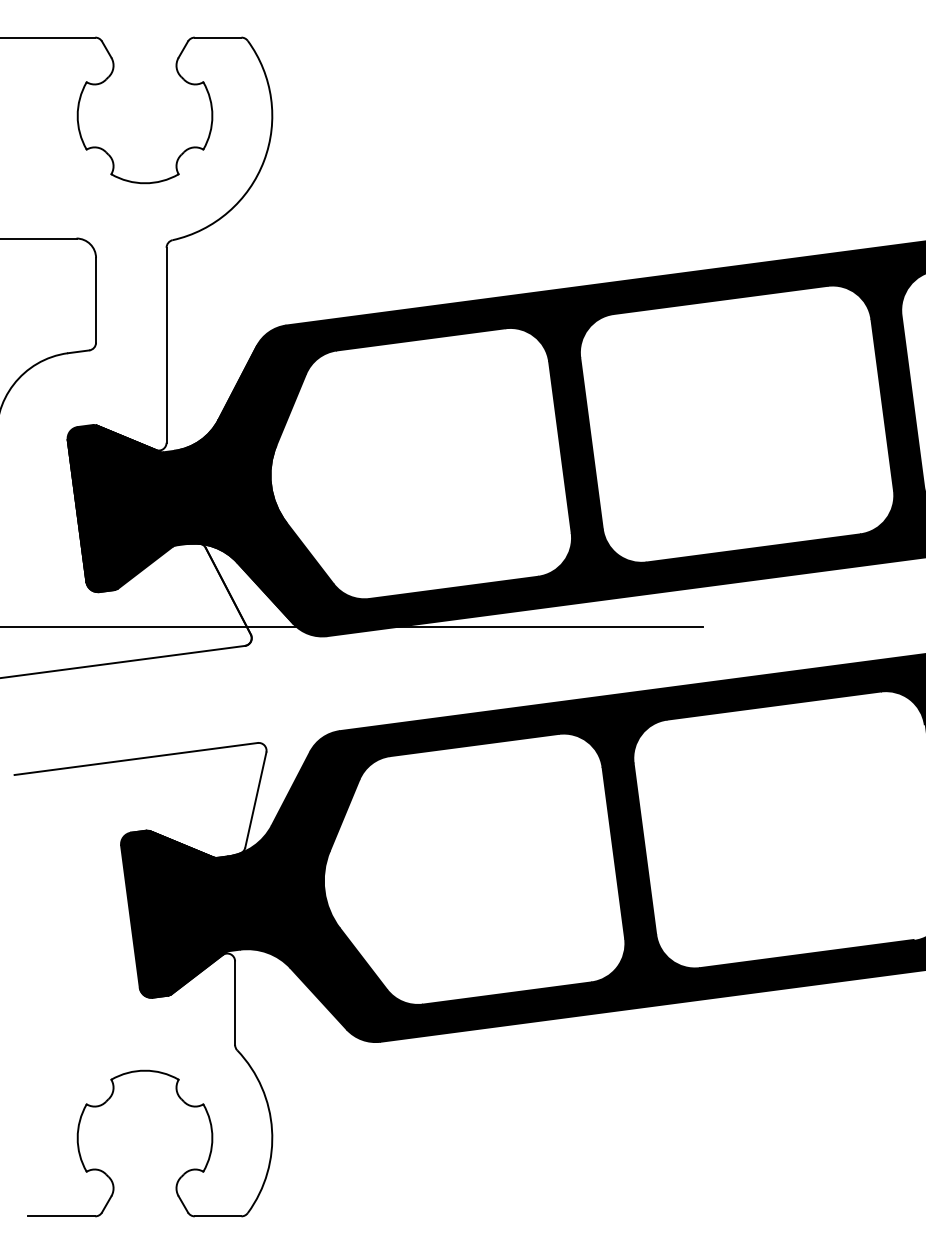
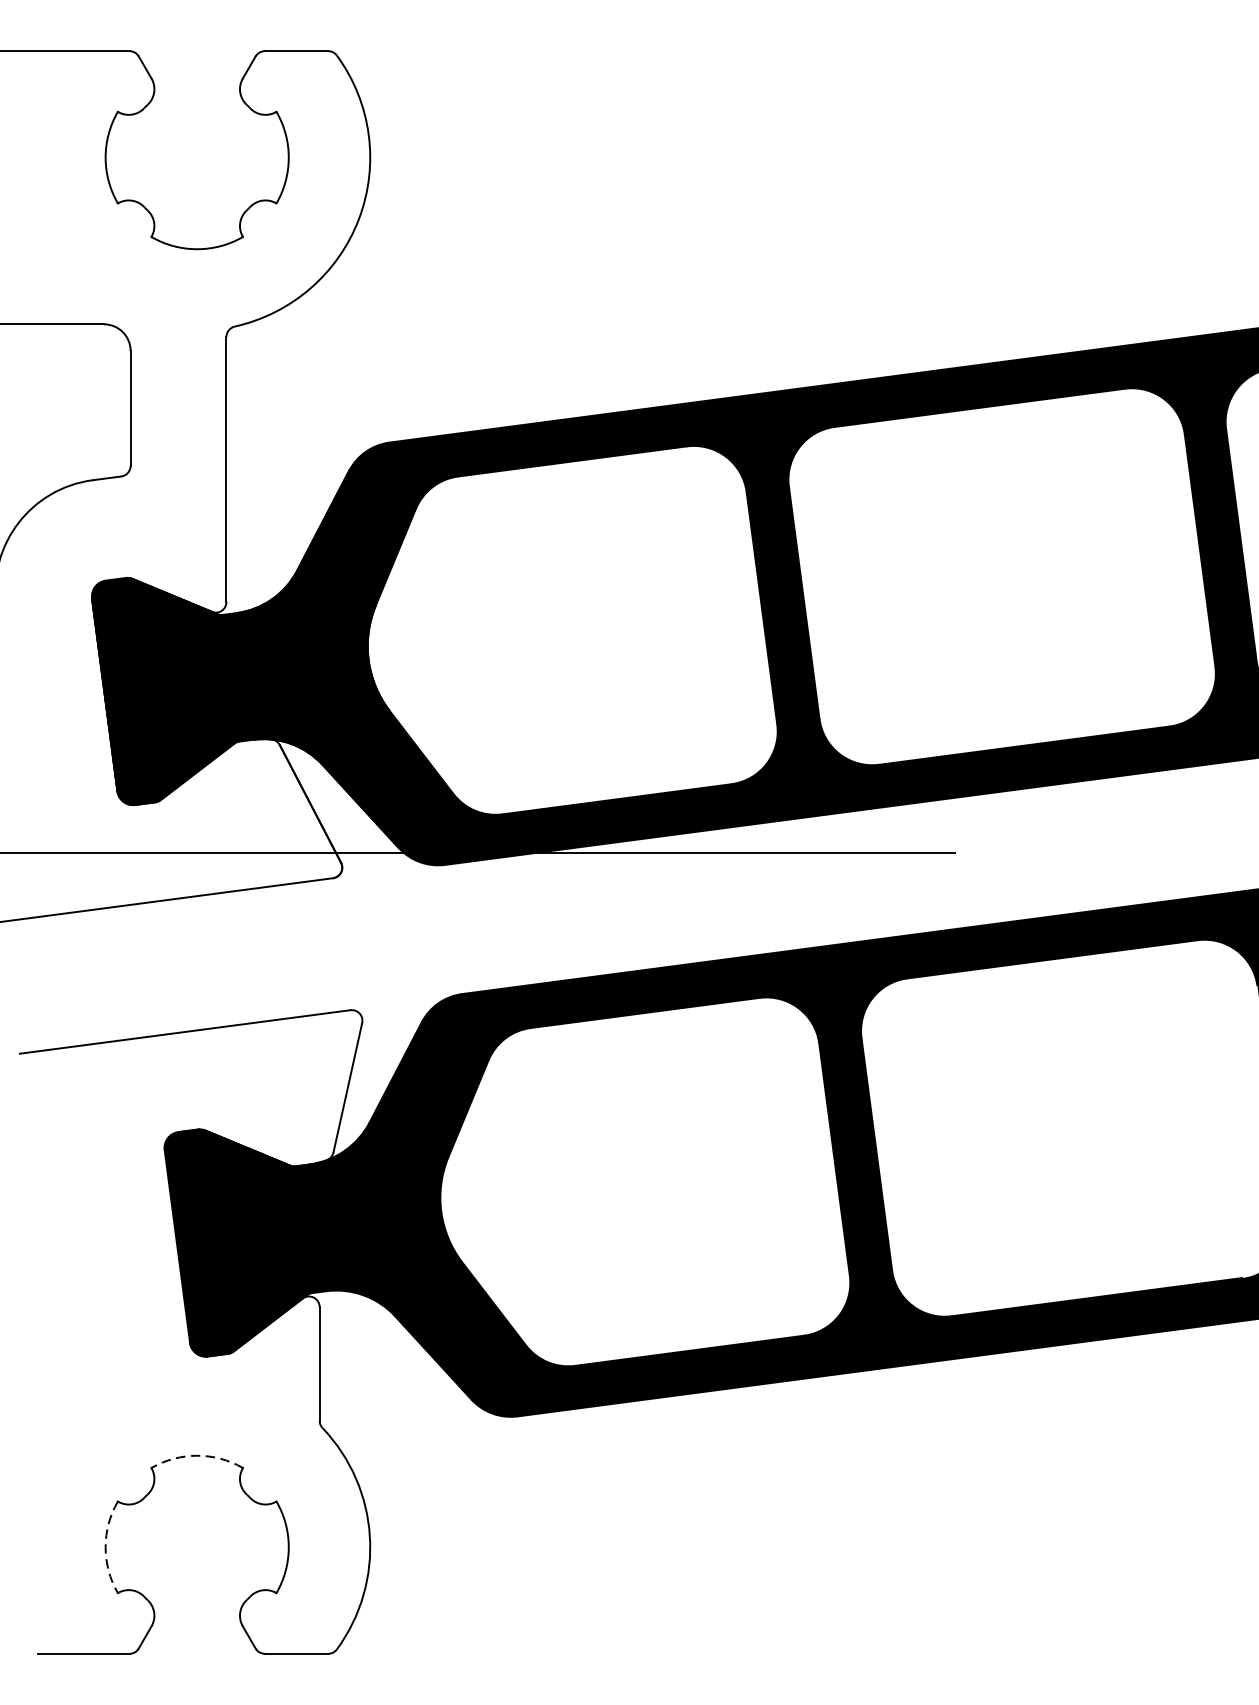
arc: (145, 1070) -> (197, 1455), solid -> dashed
arc: (77, 1138) -> (105, 1547), solid -> dashed

